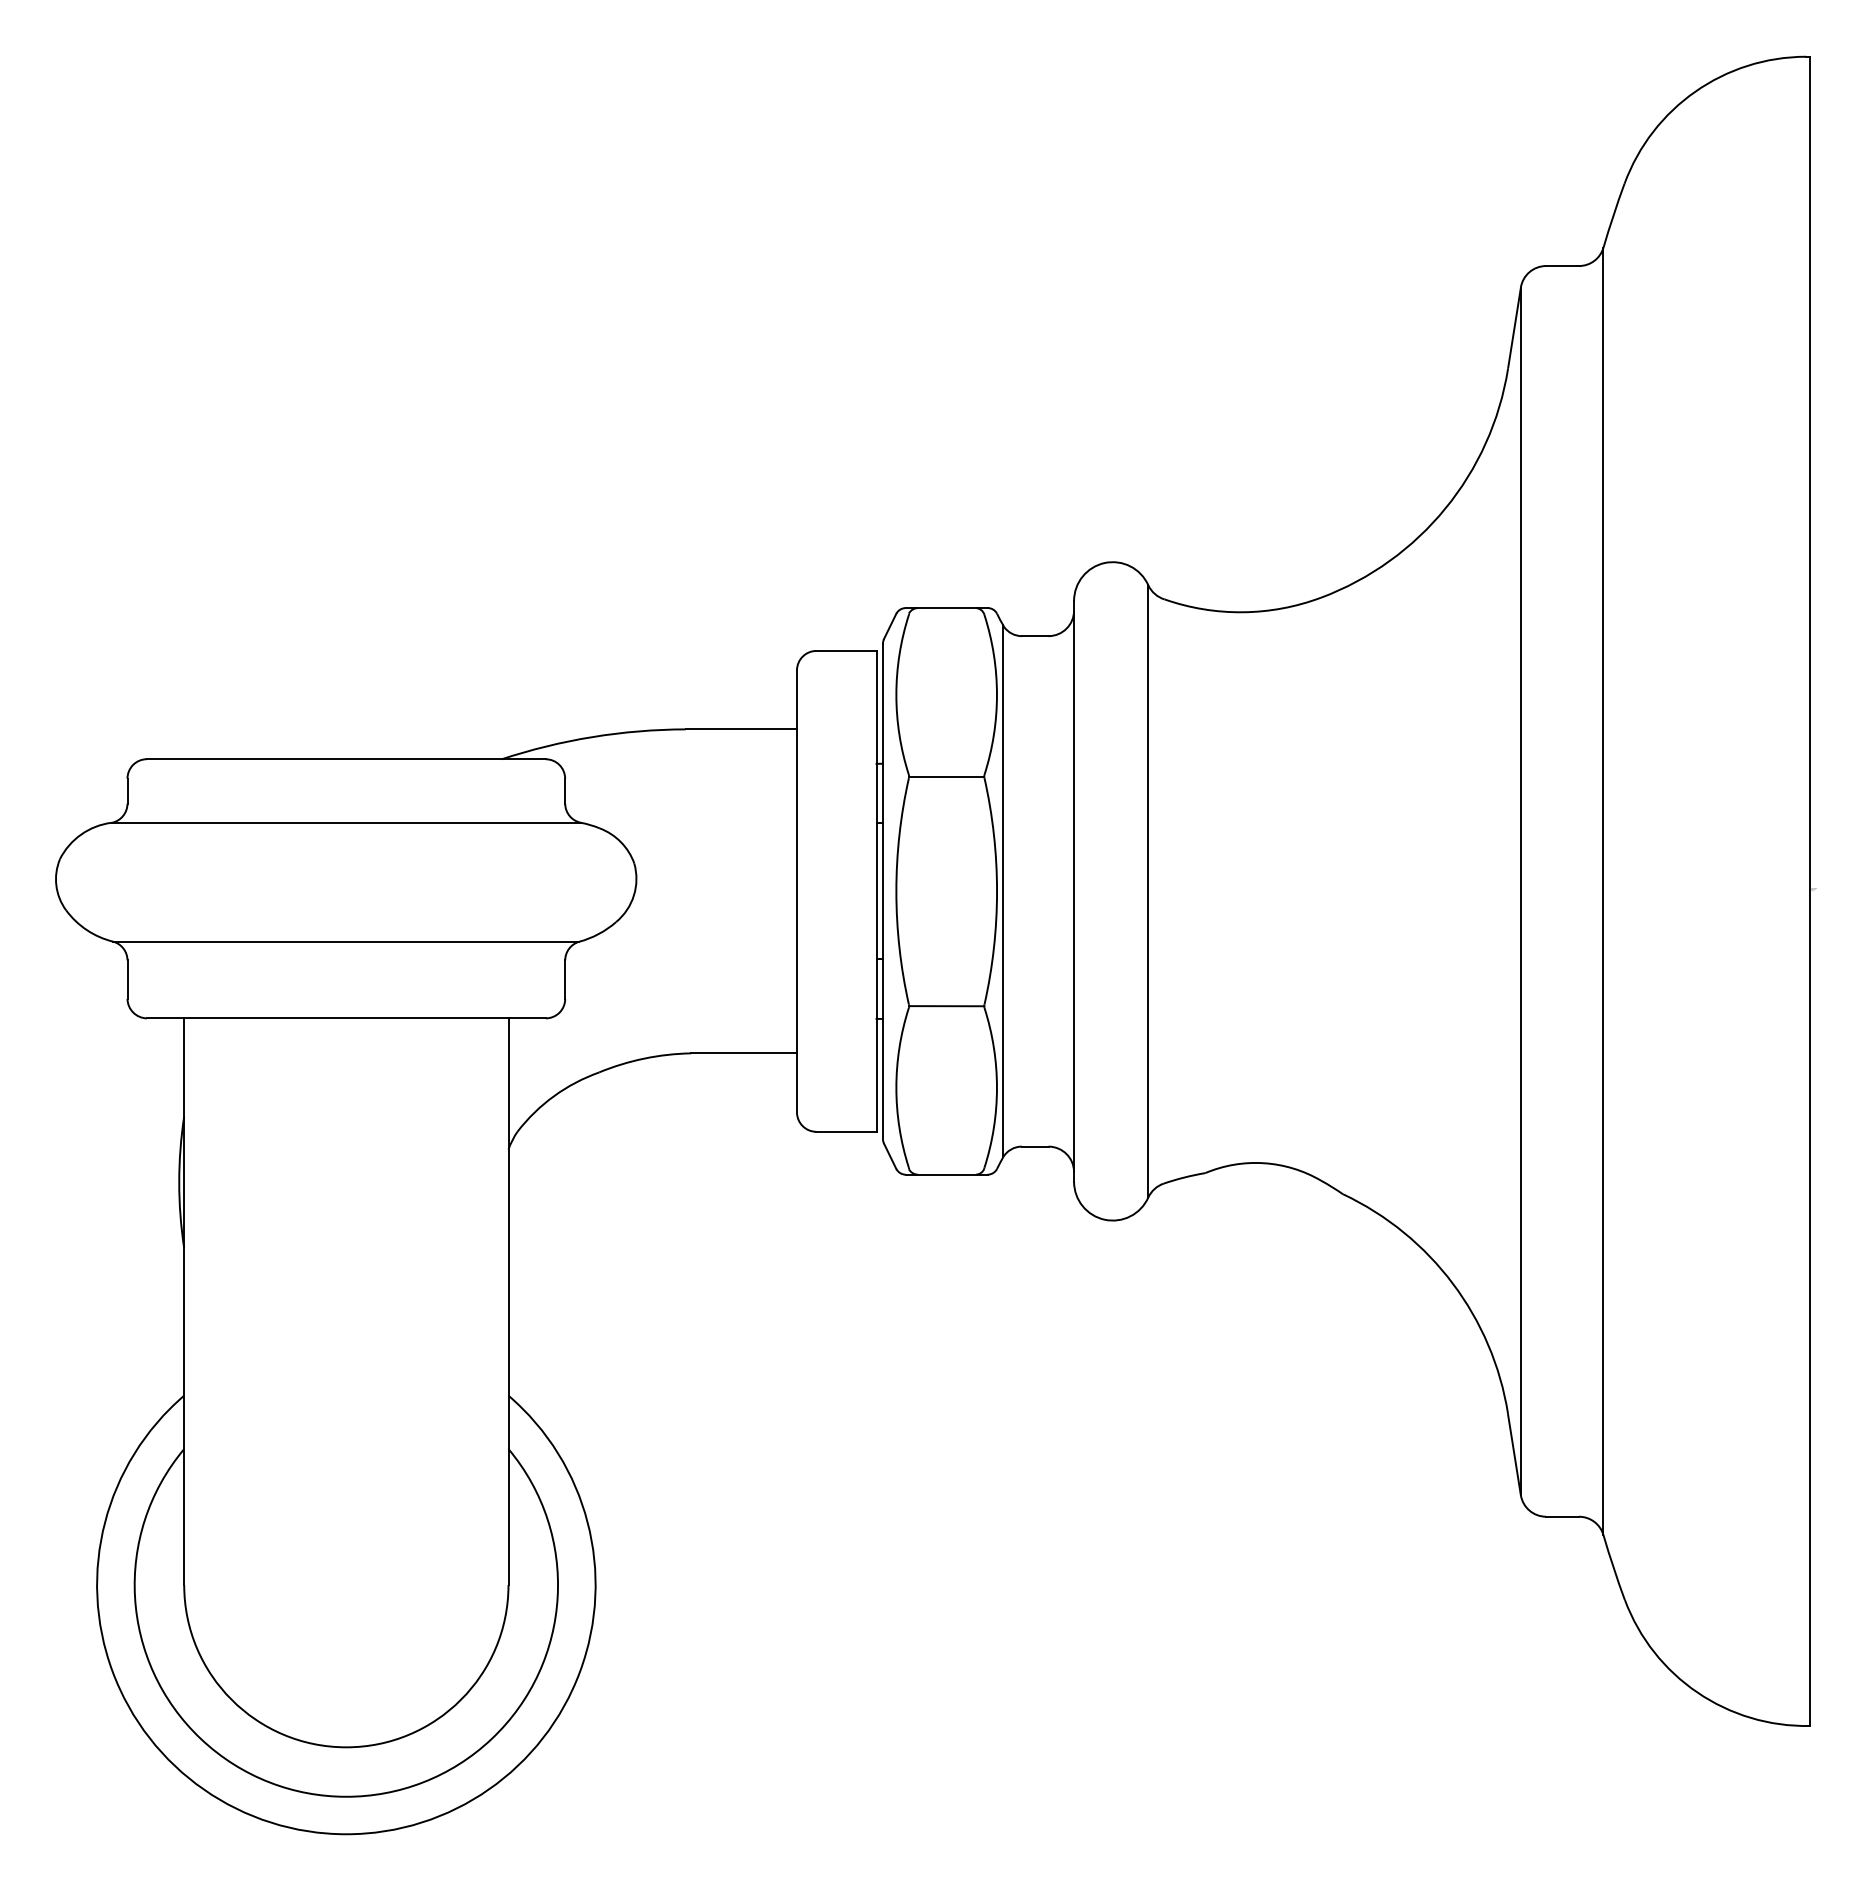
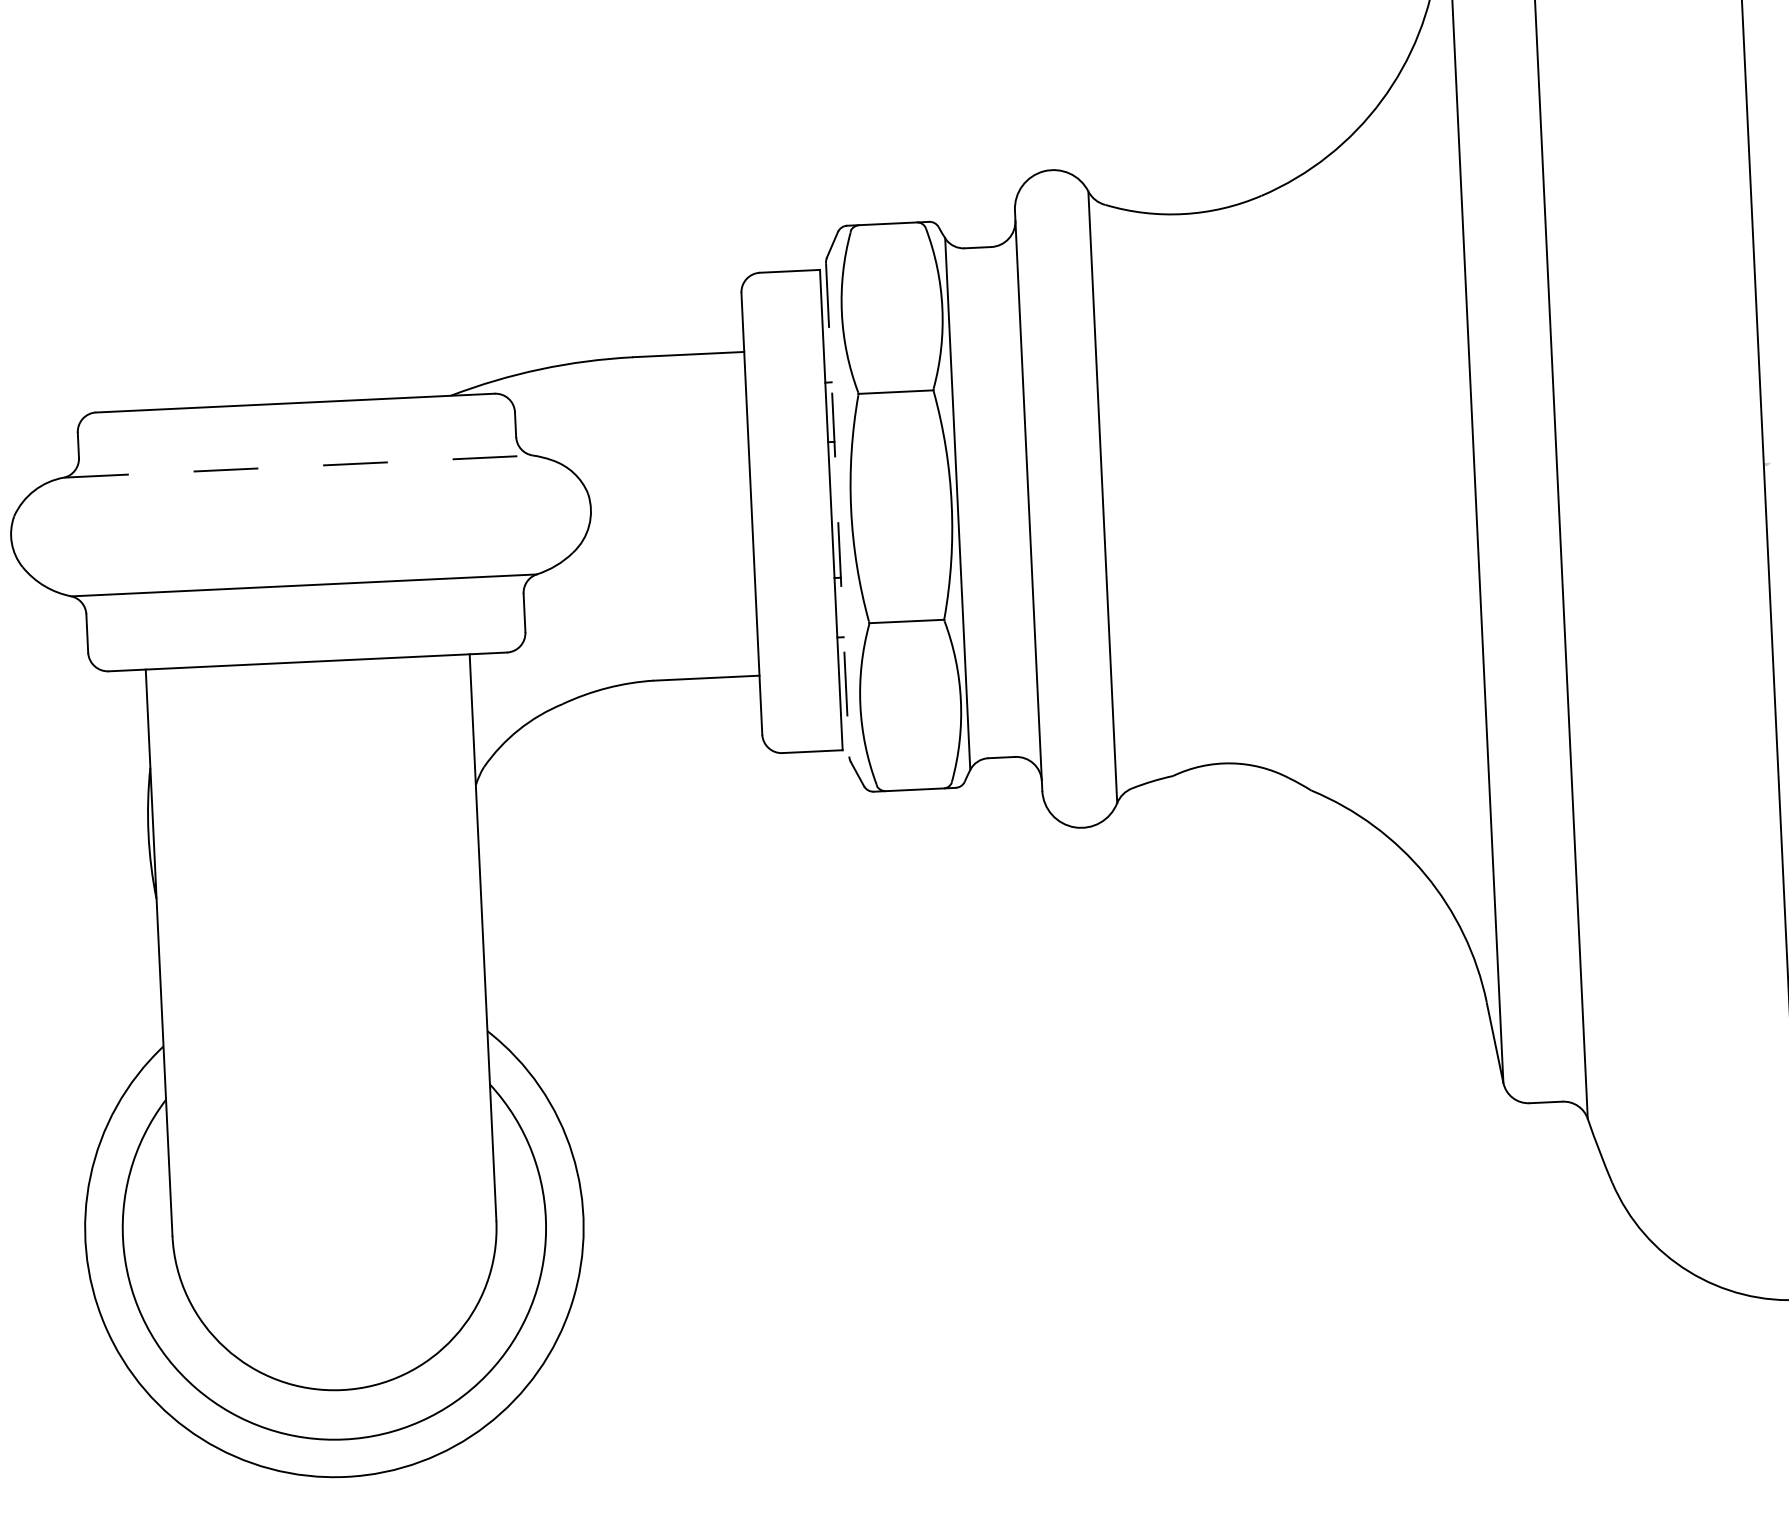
line: (346, 822) -> (298, 466), solid -> dashed
line: (882, 891) -> (837, 509), solid -> dashed

